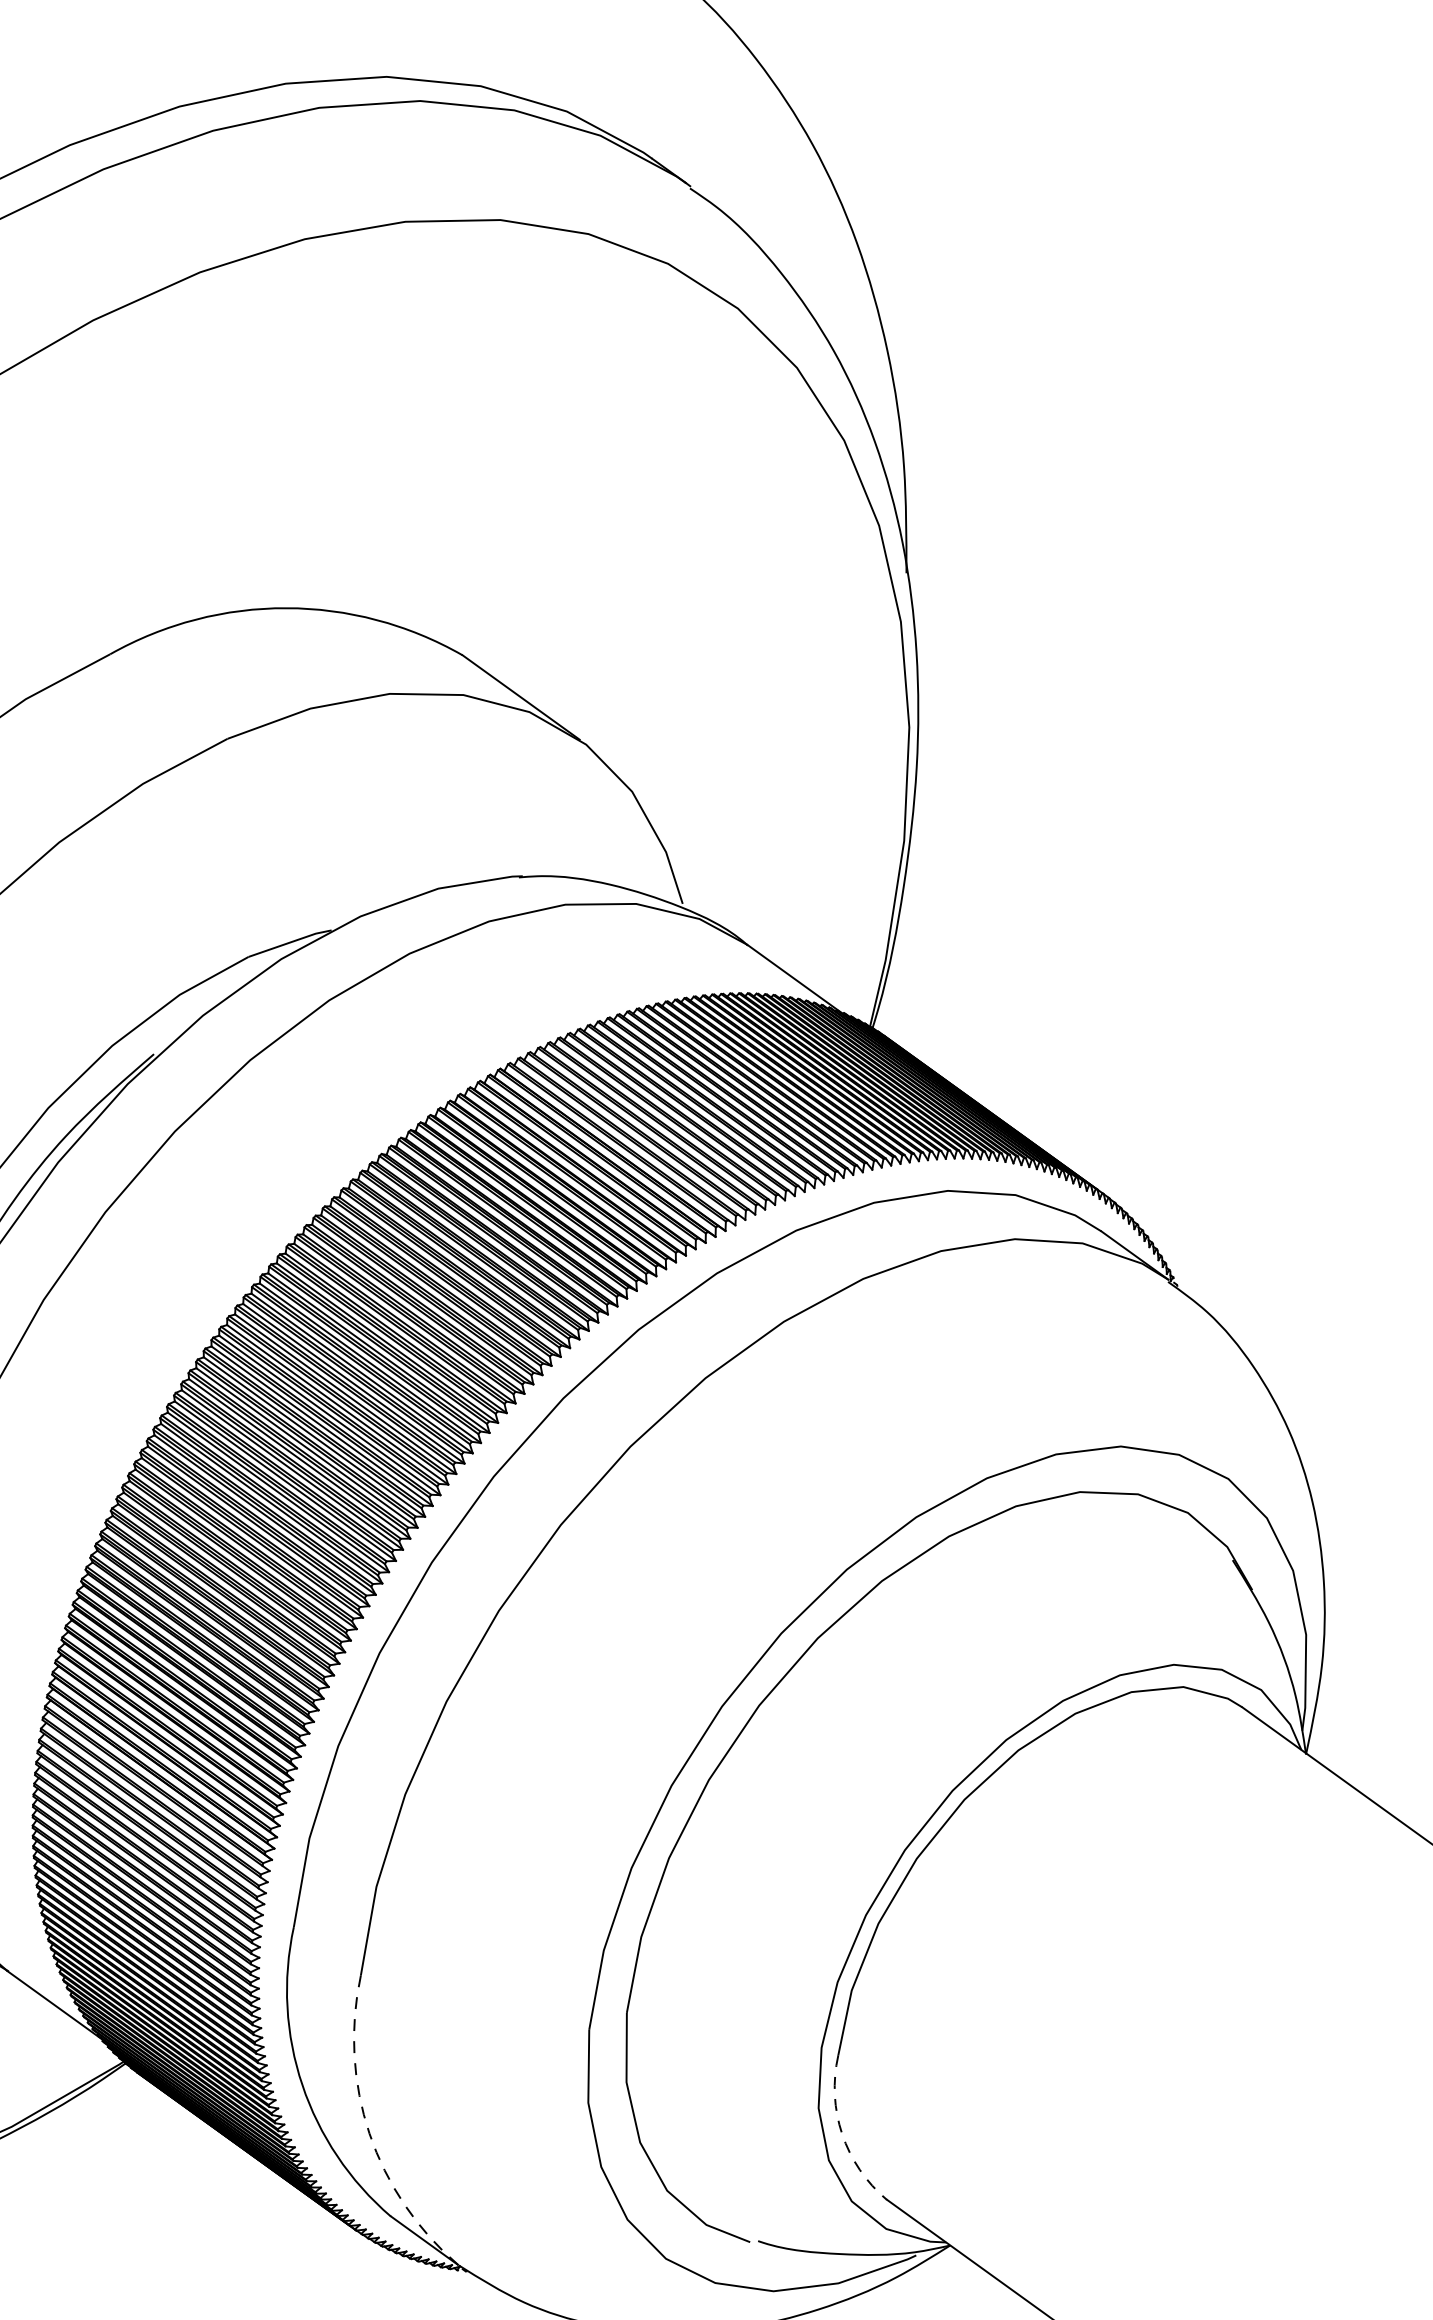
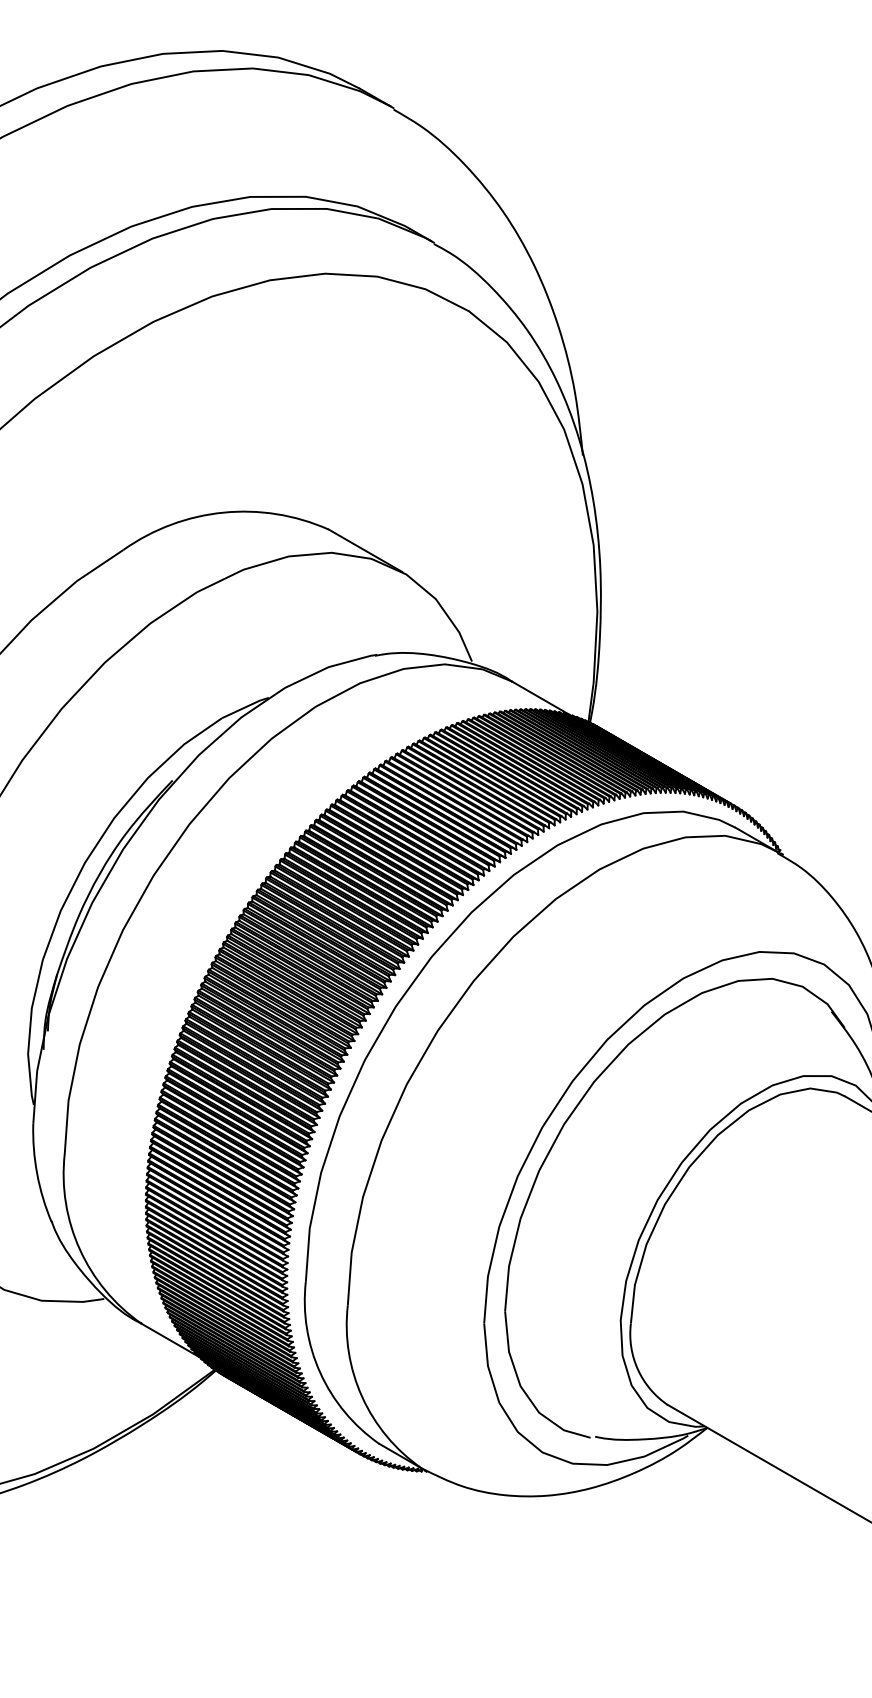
arc: (369, 2134) -> (362, 1397), dashed -> solid
arc: (841, 2134) -> (637, 1369), dashed -> solid

